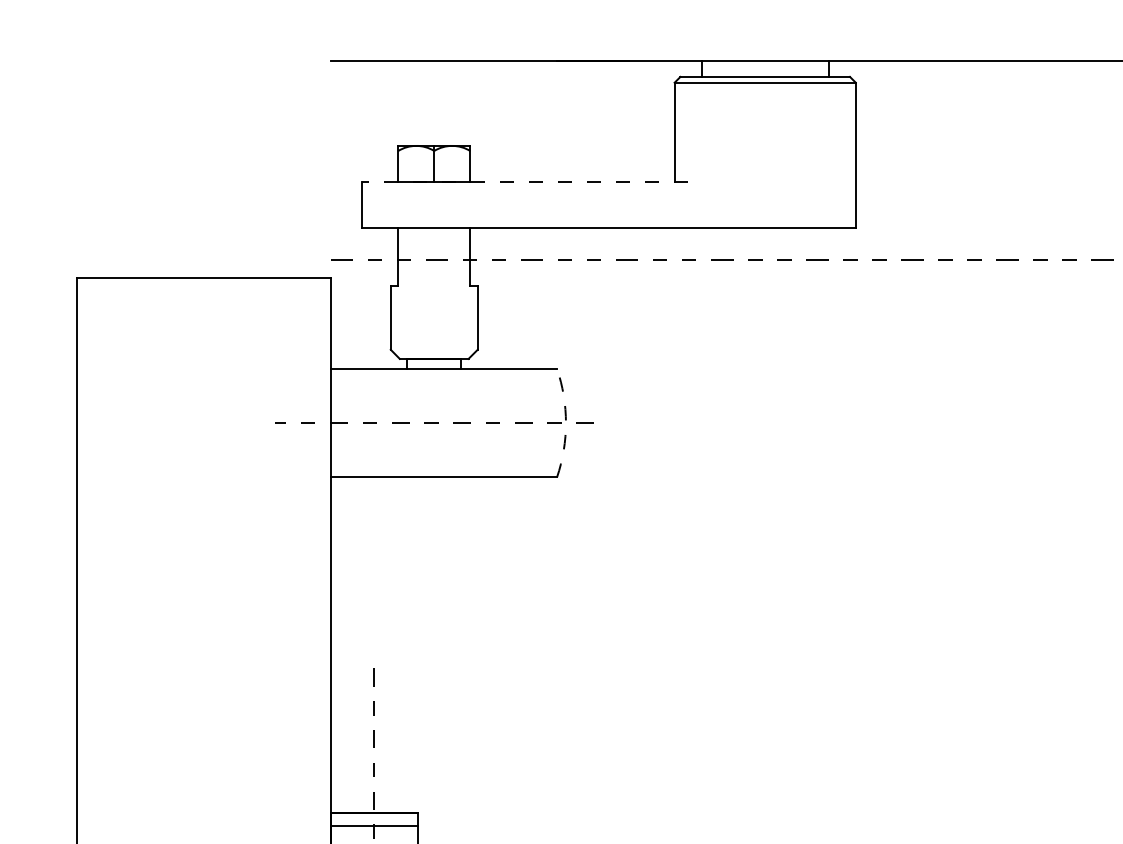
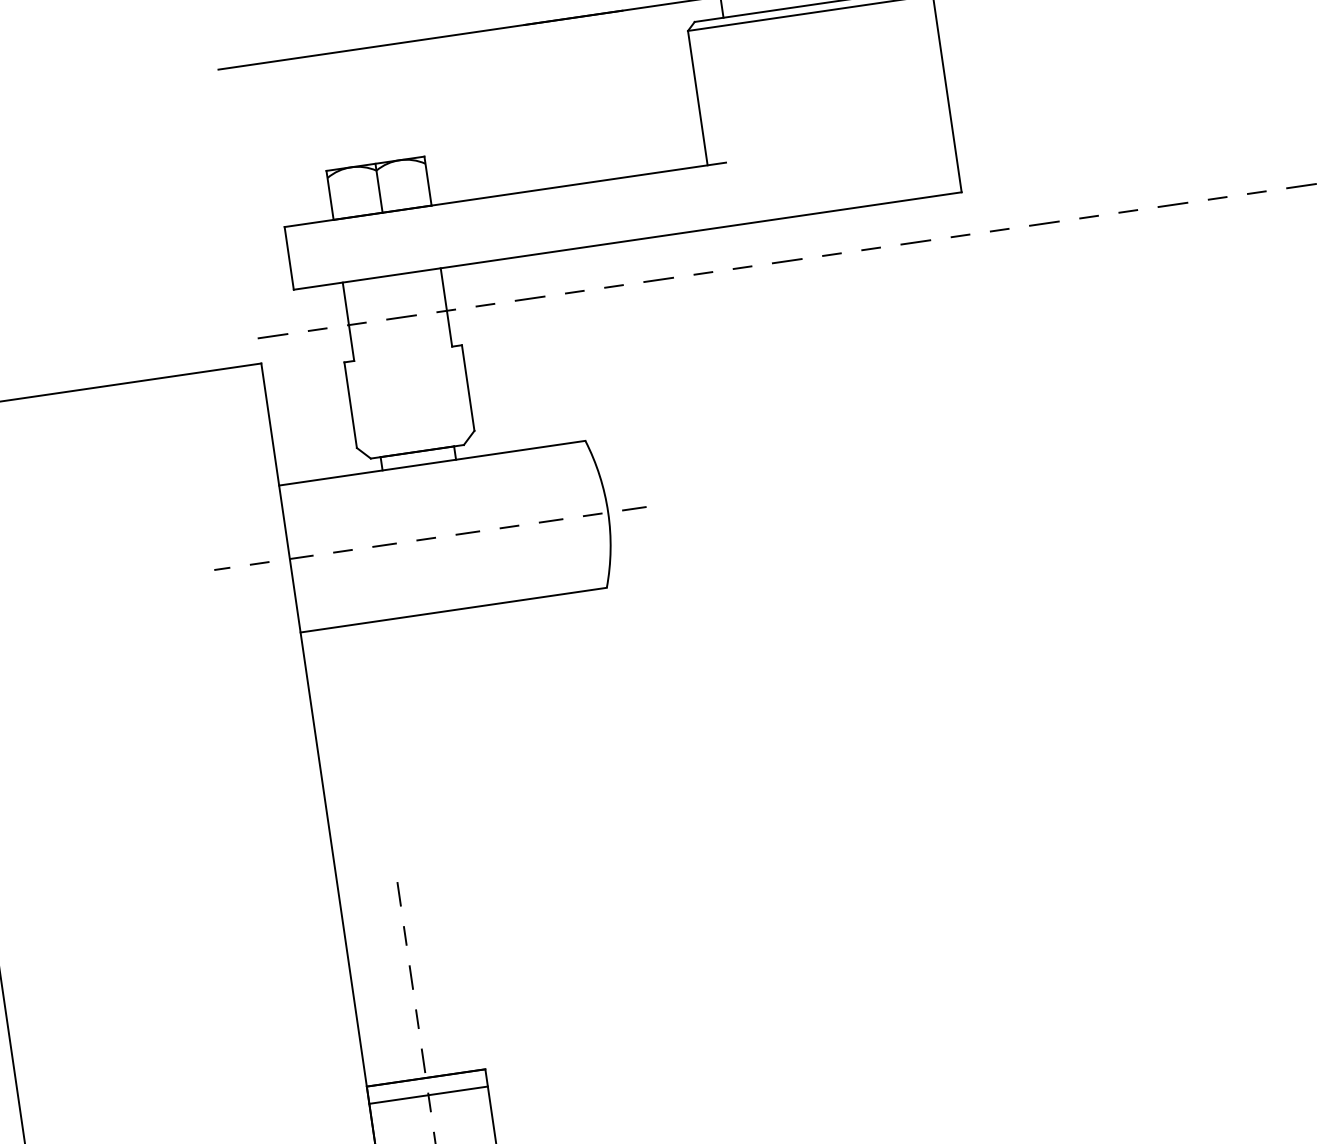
line: (524, 182) -> (504, 195), dashed -> solid
arc: (565, 423) -> (607, 513), dashed -> solid

